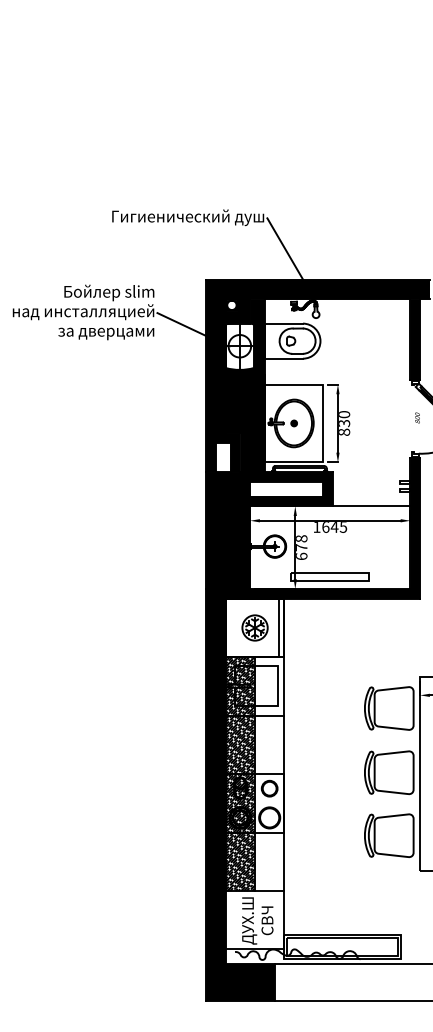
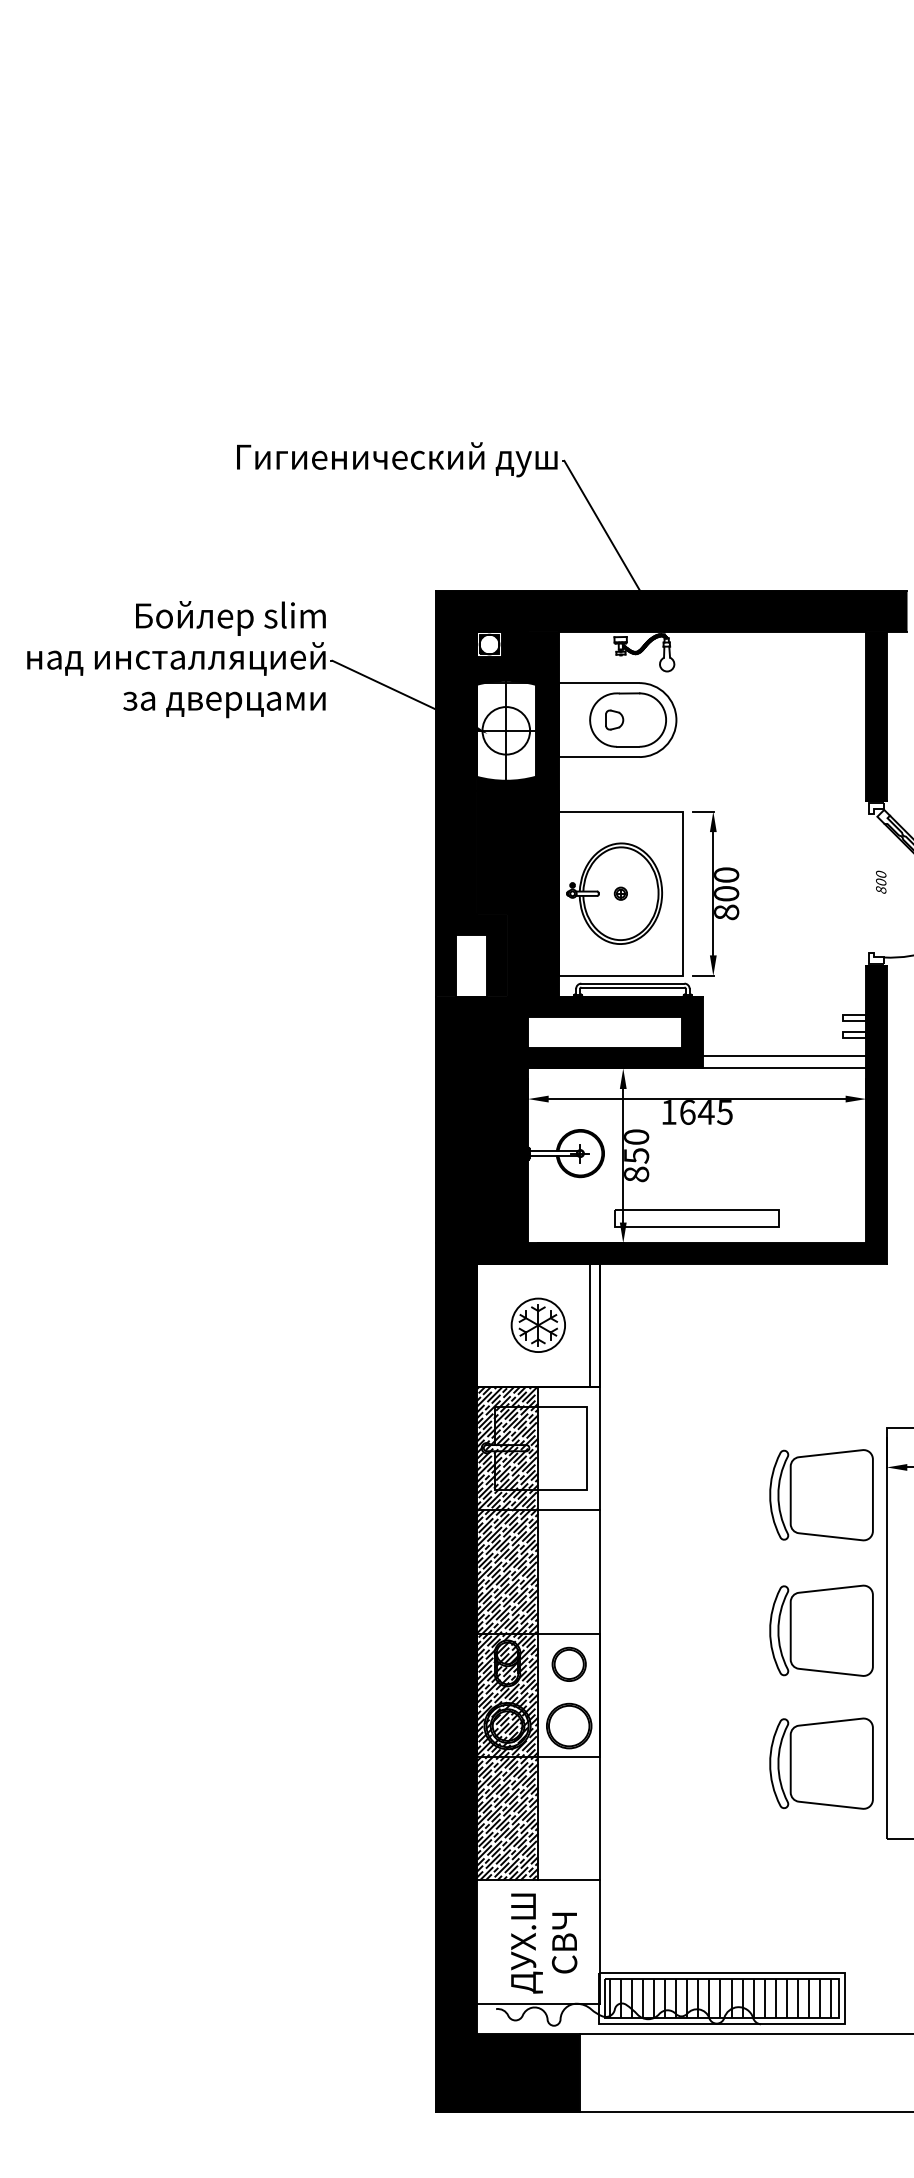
text: (344, 423) -> (727, 893), 830 -> 800
line: (371, 500) -> (784, 1056), added
text: (301, 547) -> (636, 1155), 678 -> 850
hatch: (340, 946) -> (718, 1997), added

